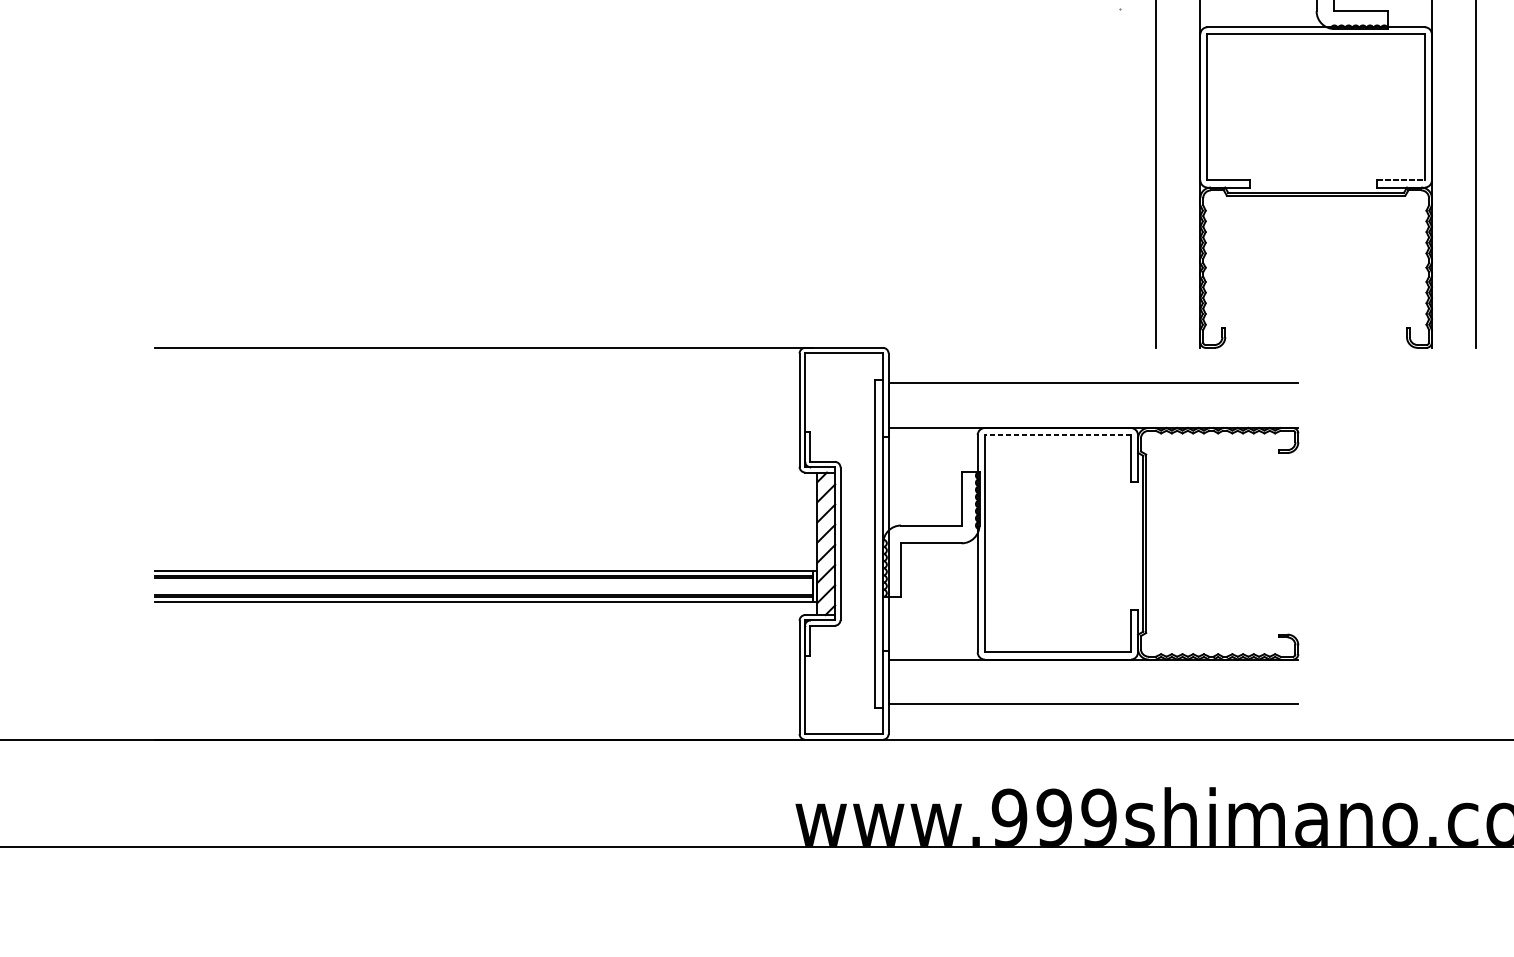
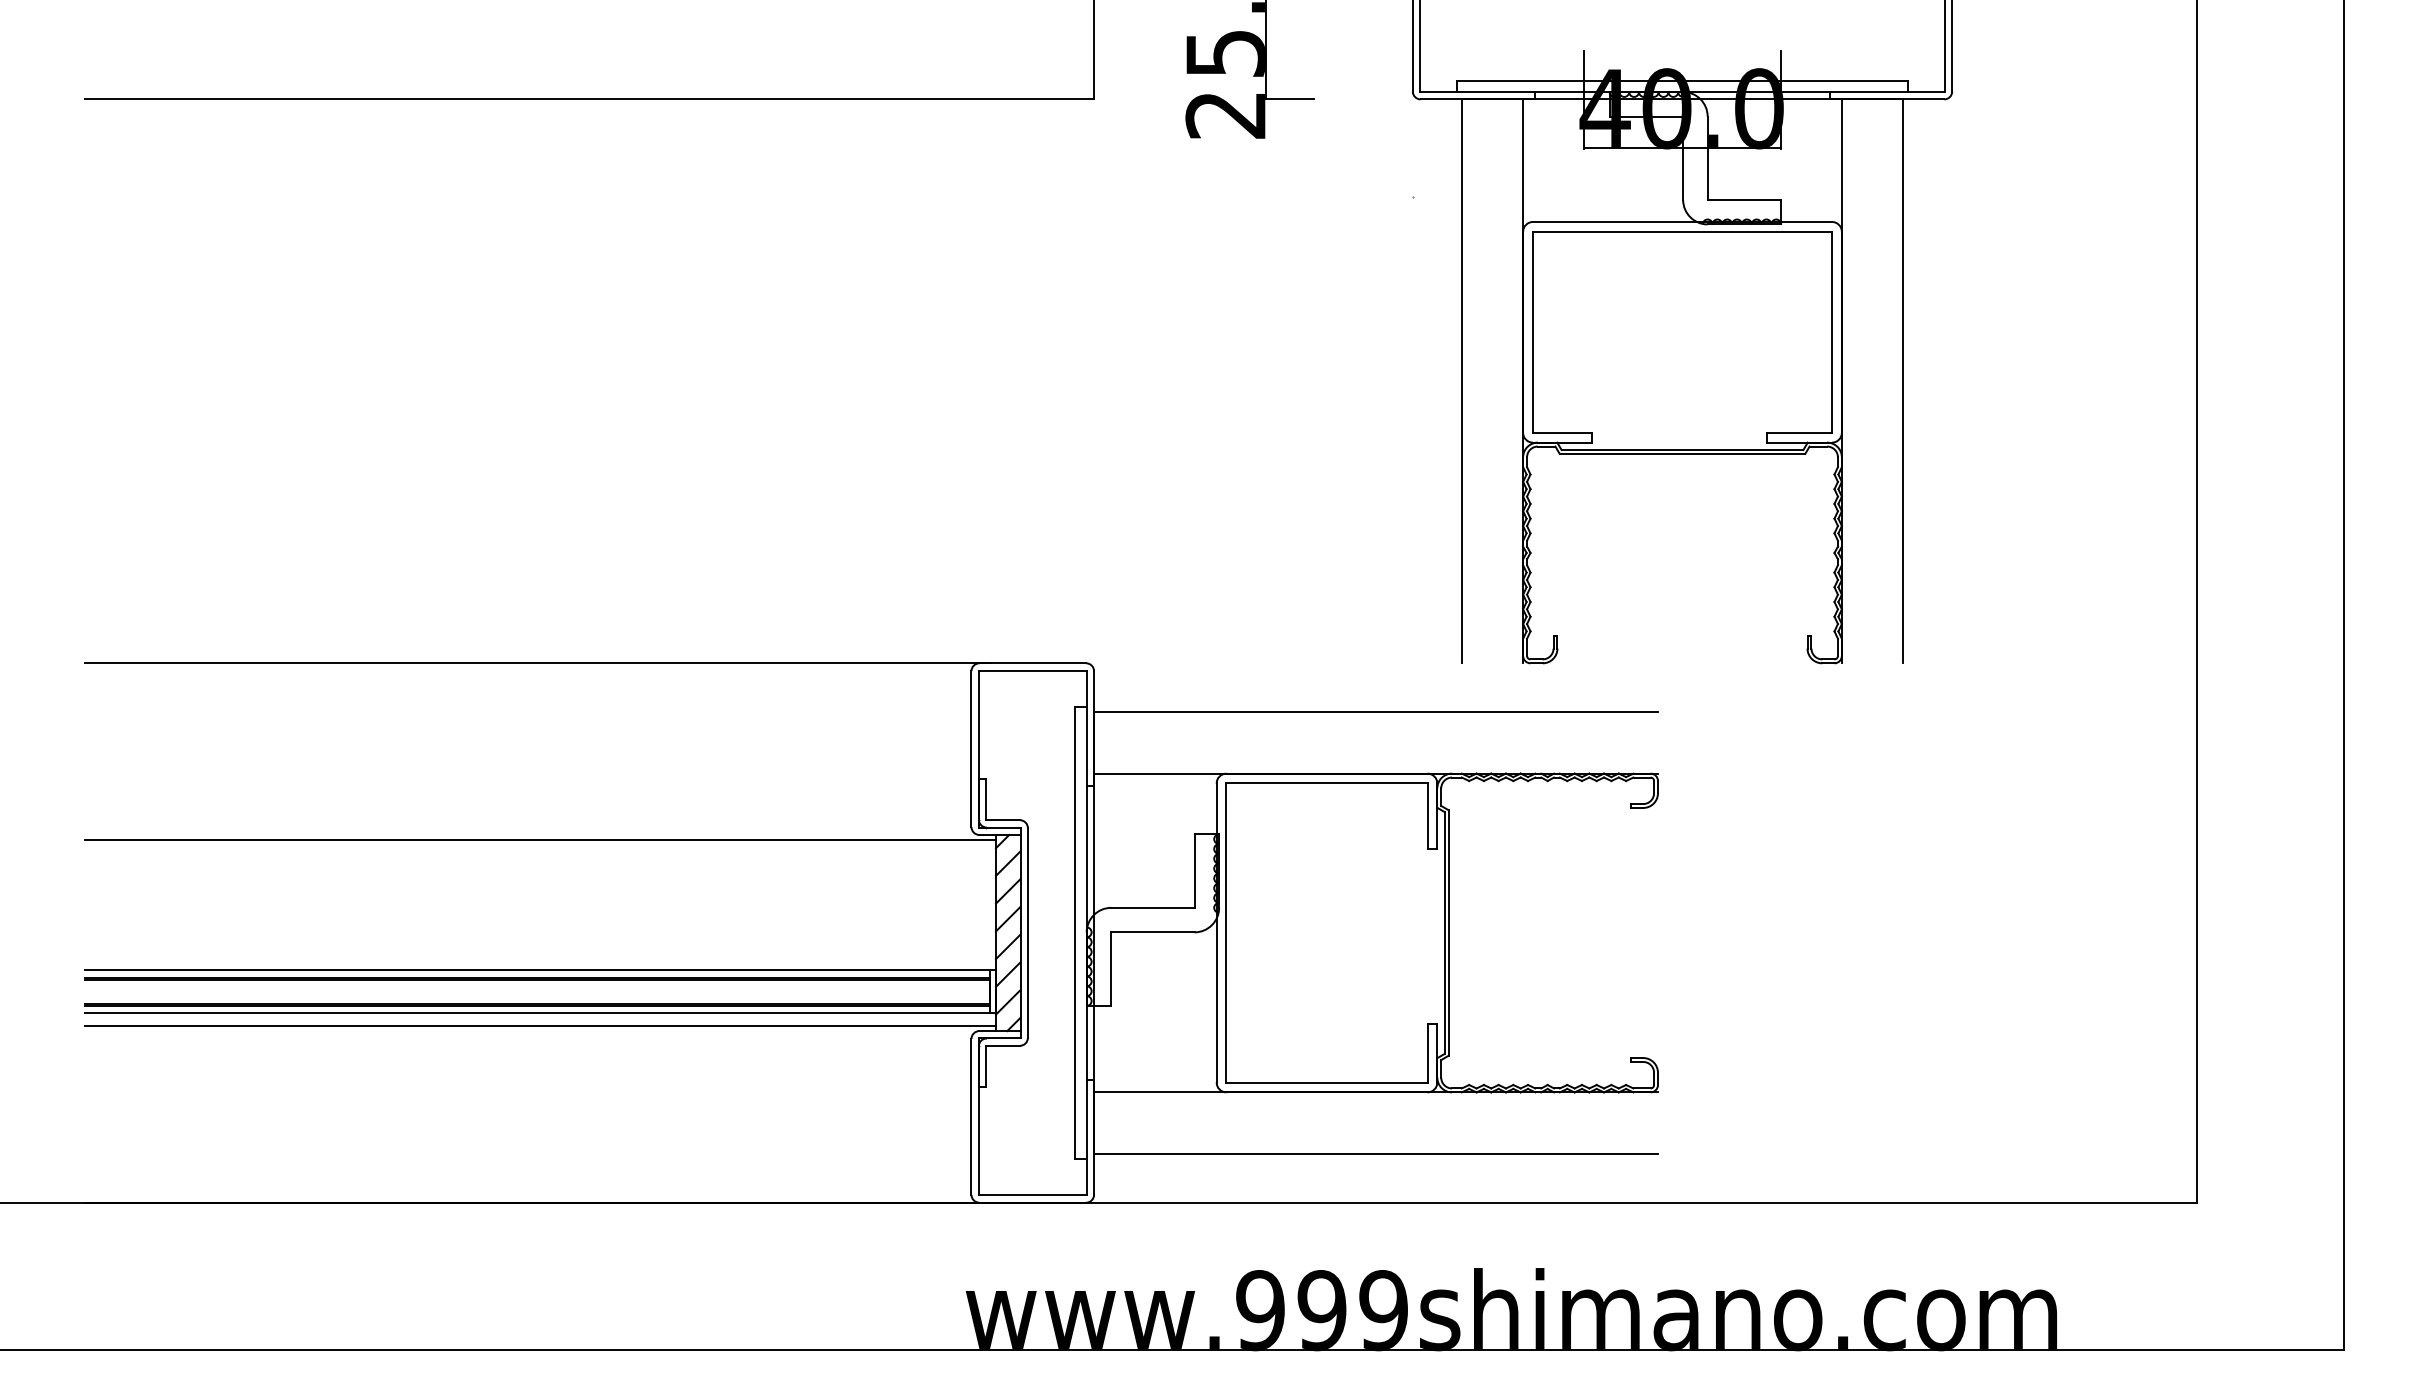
line: (1401, 180) -> (1799, 432), dashed -> solid
line: (1058, 435) -> (1327, 783), dashed -> solid
line: (486, 475) -> (540, 839), added
line: (486, 611) -> (540, 1026), added

